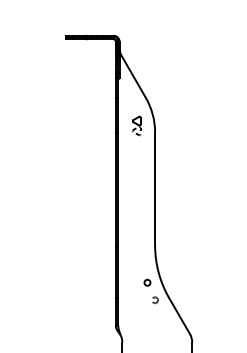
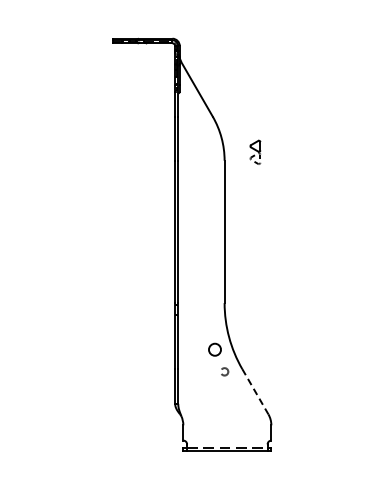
part: (136, 125) -> (255, 151), moved
circle: (147, 282) -> (214, 349), size x1.6
line: (179, 316) -> (255, 392), solid -> dashed

